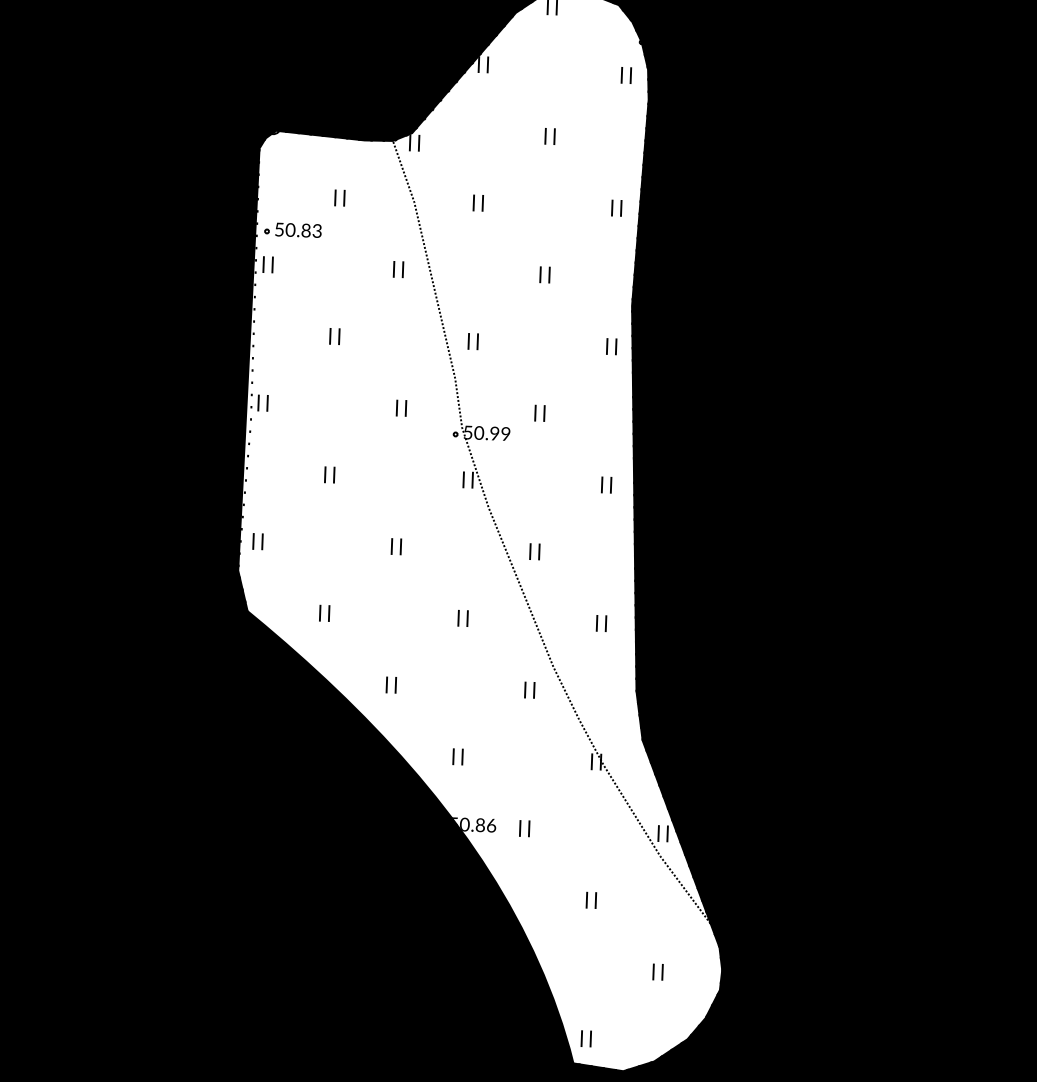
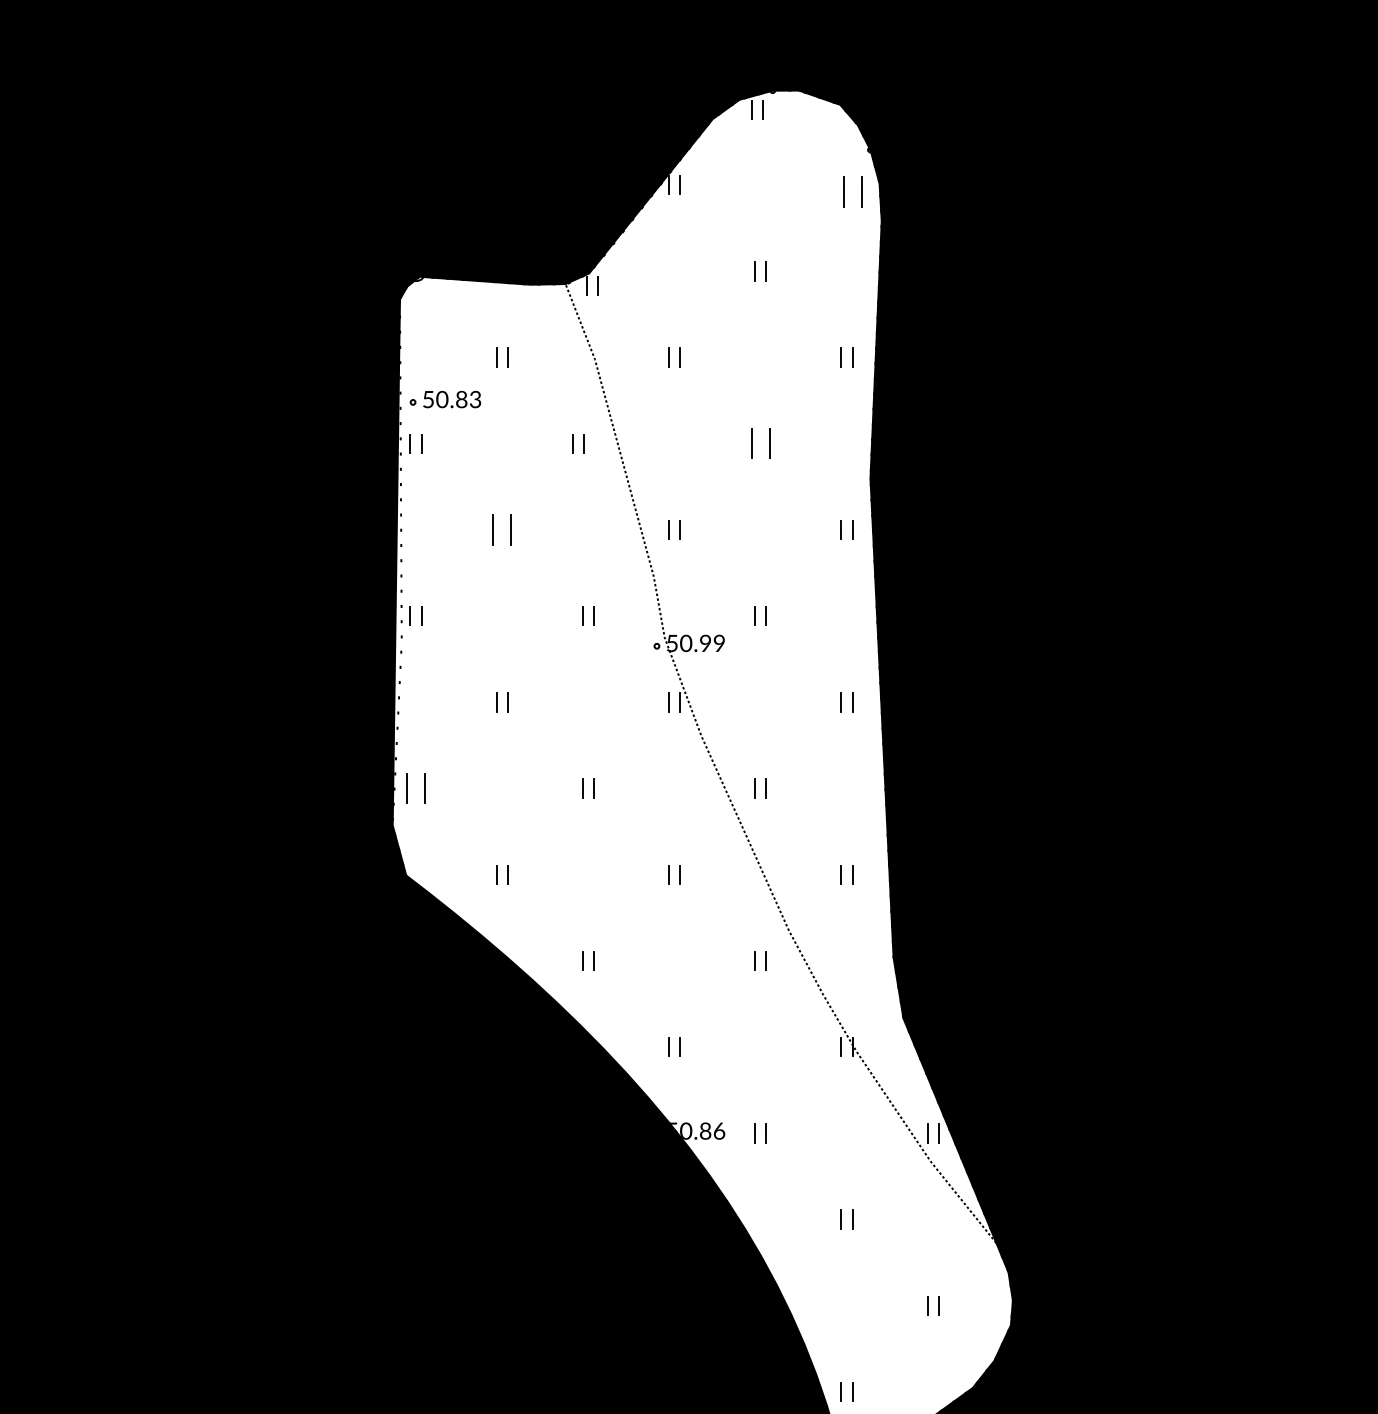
part: (626, 75) -> (852, 191), size x1.6
part: (544, 274) -> (760, 443), size x1.6
part: (335, 336) -> (502, 529), size x1.6
part: (257, 541) -> (415, 788), size x1.6

